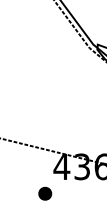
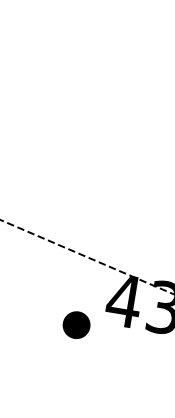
part: (45, 193) -> (77, 324), moved

